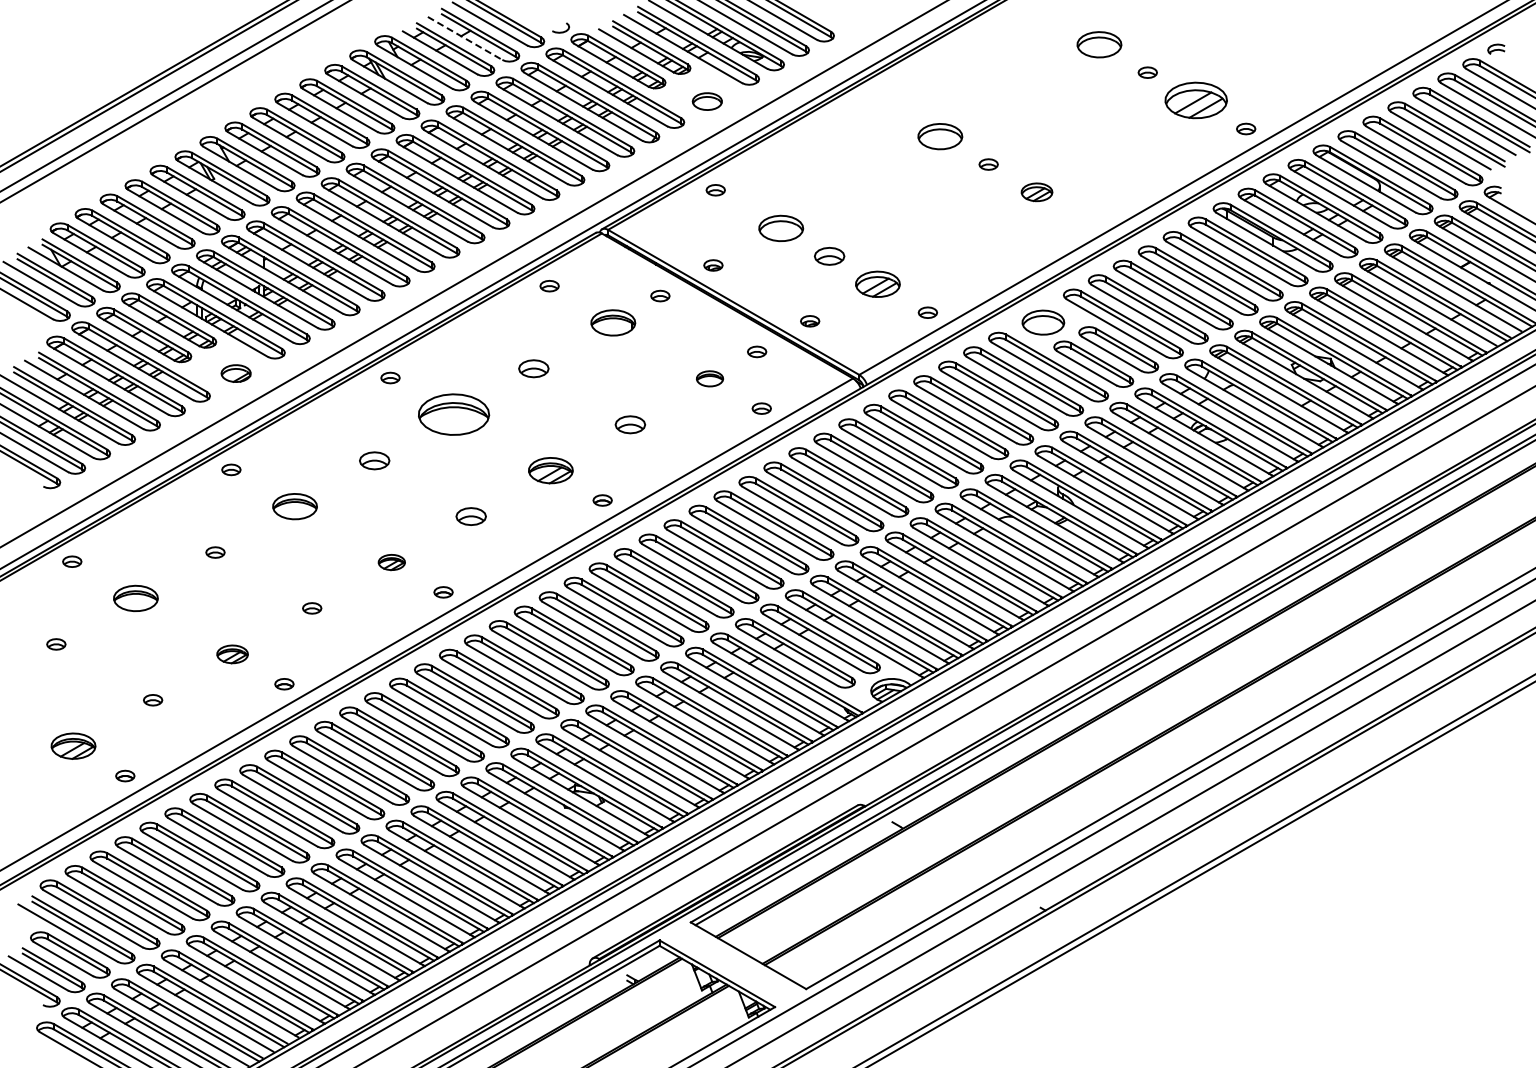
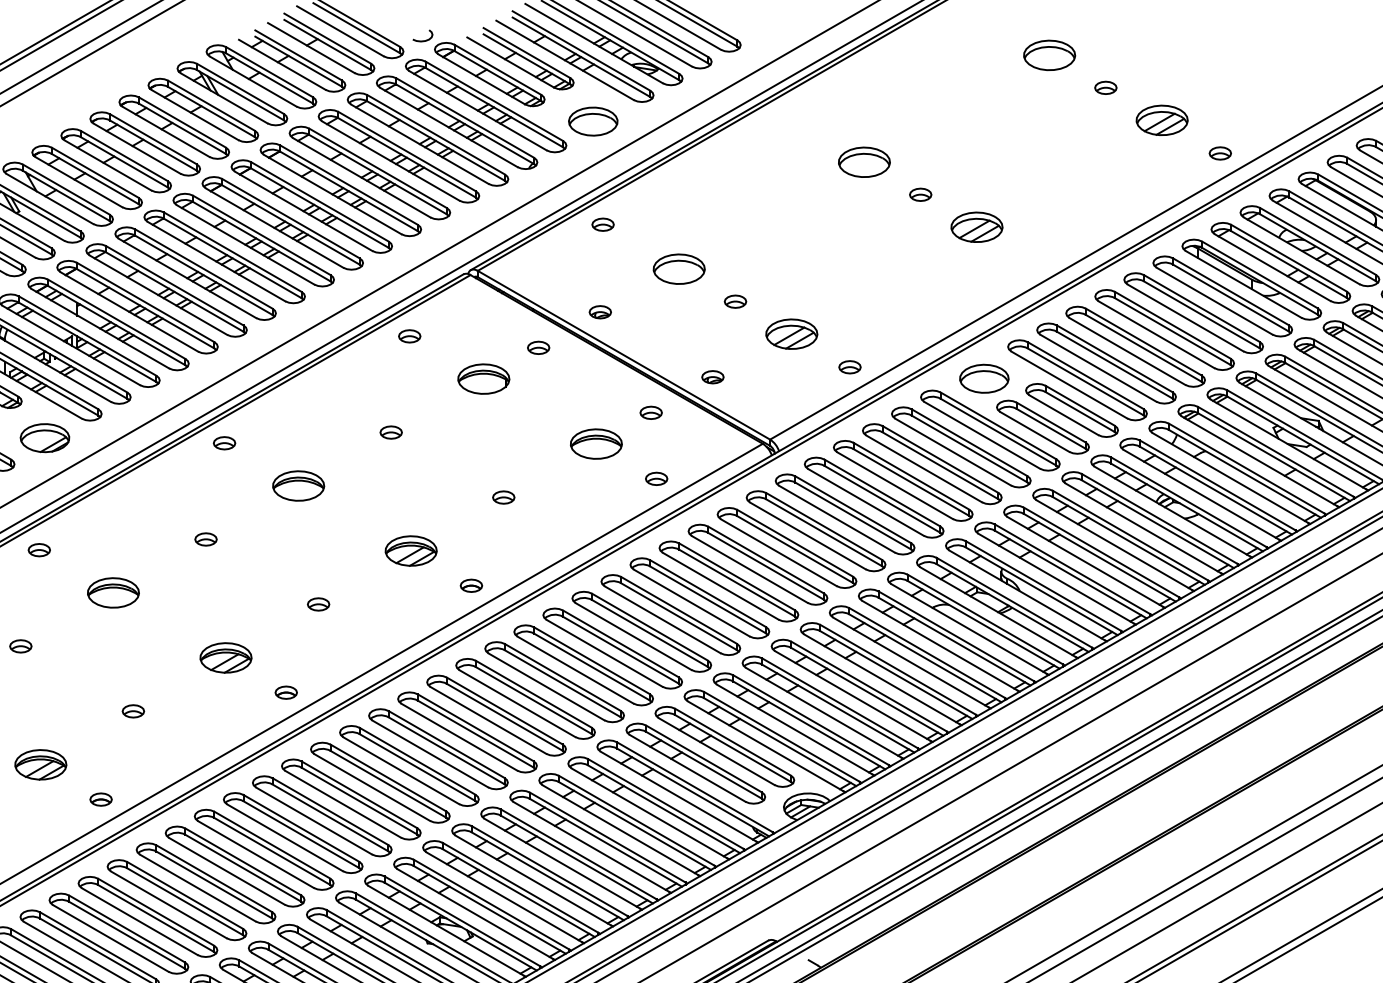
line: (465, 38) -> (311, 48), dashed -> solid
part: (1195, 100) -> (1161, 120), size x0.71
part: (707, 101) -> (593, 121), size x1.43
part: (1036, 191) -> (976, 226), size x1.43
part: (829, 256) -> (735, 301), size x0.62
part: (533, 368) -> (390, 432), size x0.62
part: (235, 373) -> (44, 437), size x1.43
part: (709, 378) -> (595, 443), size x1.67
part: (454, 414) -> (299, 485), size x0.62
part: (630, 424) -> (503, 497), size x0.62
part: (374, 460) -> (205, 539), size x0.62
part: (471, 516) -> (318, 604), size x0.62
part: (391, 562) -> (225, 657), size x1.67
part: (232, 654) -> (40, 765), size x1.43

